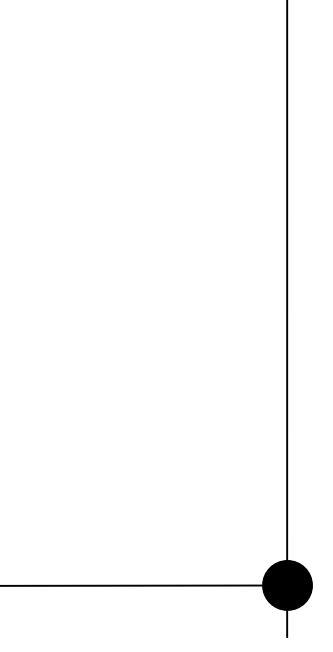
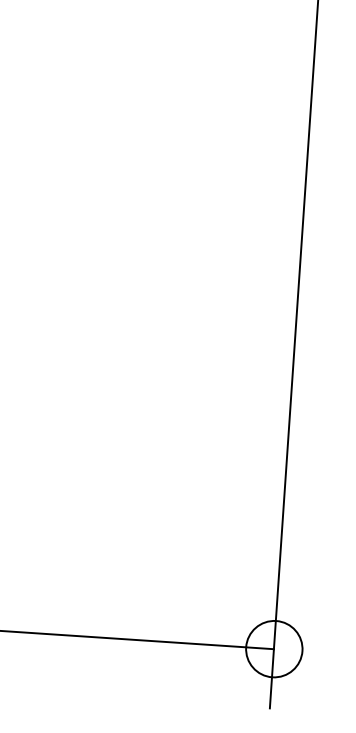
fill: (287, 584) -> (274, 648), removed

